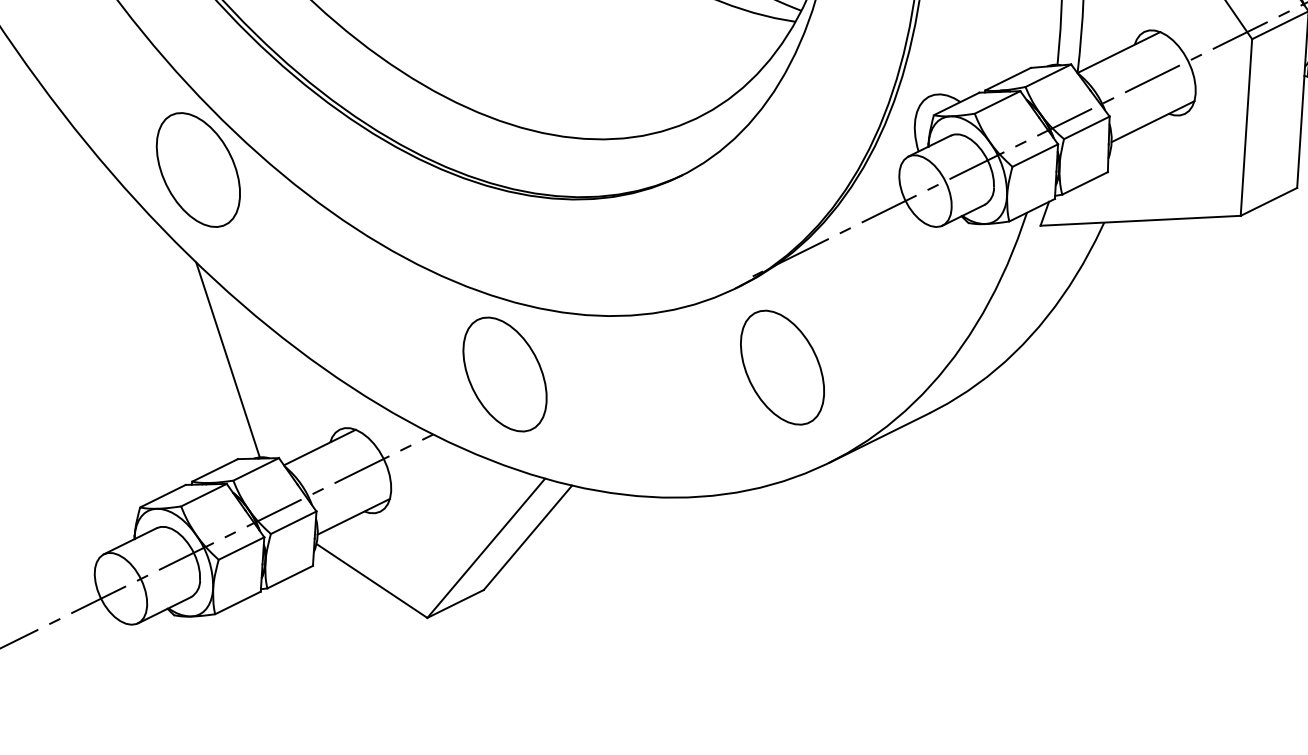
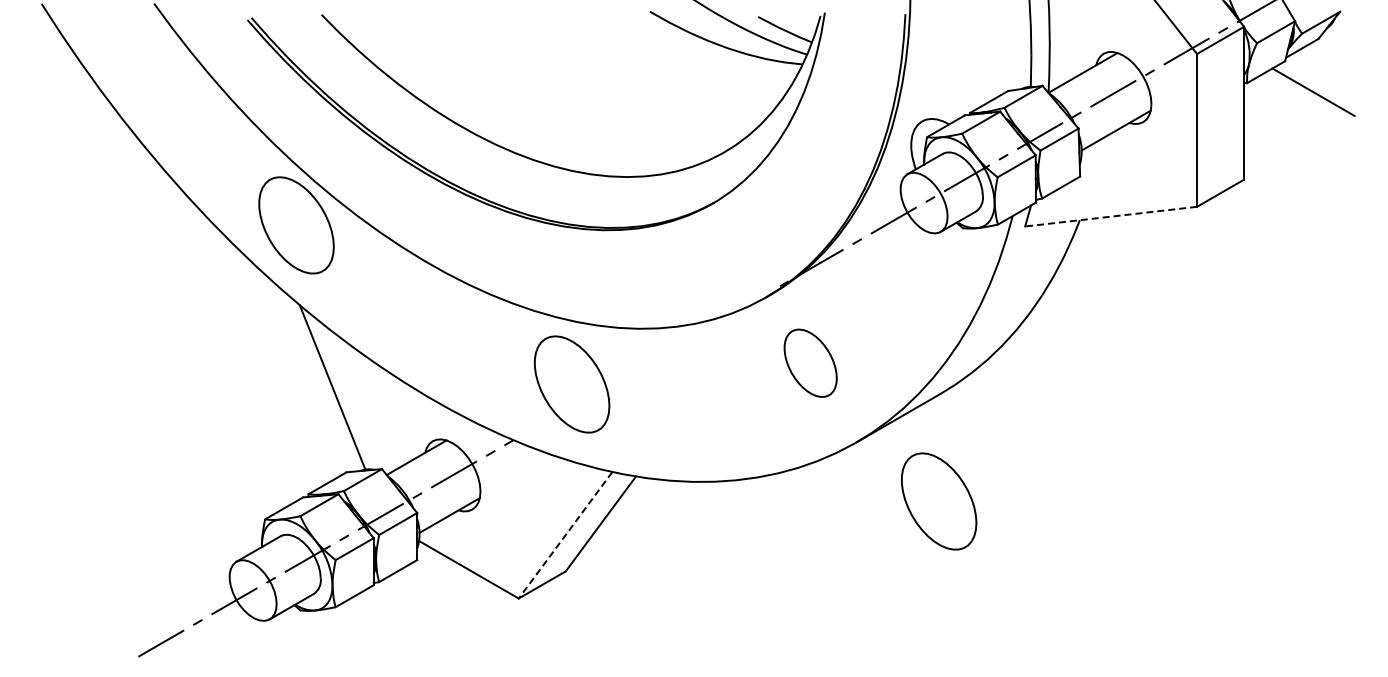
line: (1139, 220) -> (1110, 216), solid -> dashed
part: (782, 368) -> (810, 363), size x0.7
part: (921, 537) -> (939, 501), added
line: (486, 548) -> (565, 535), solid -> dashed

